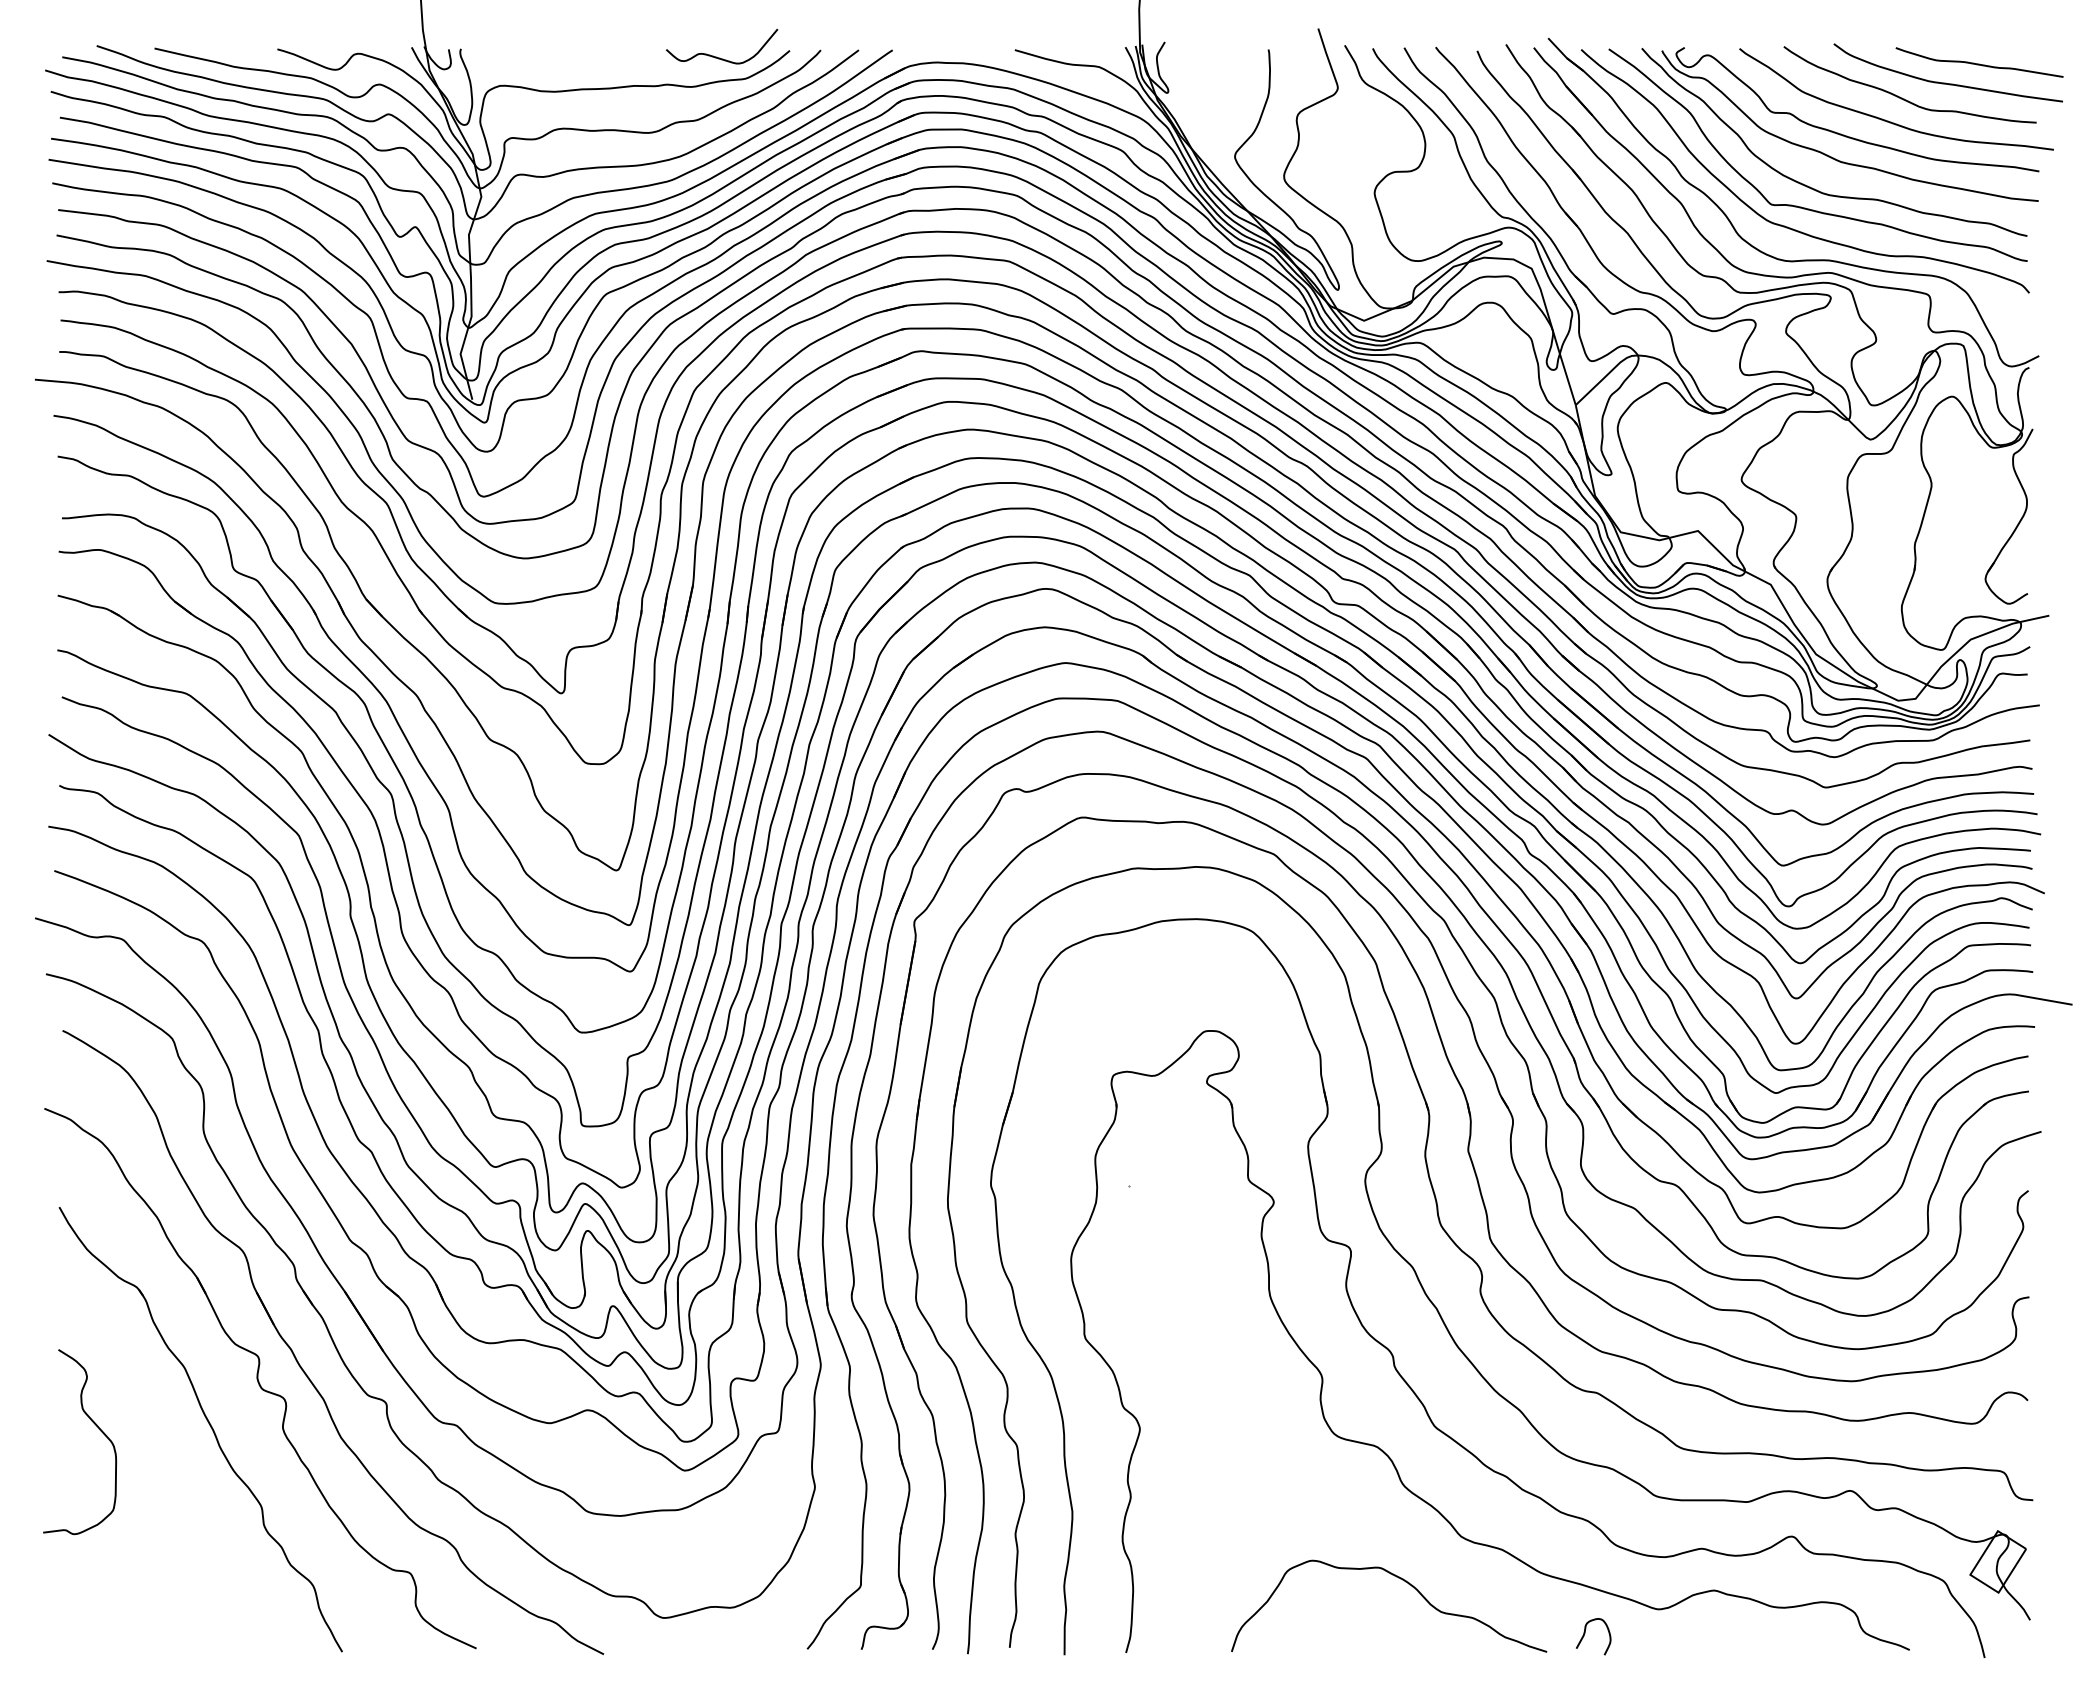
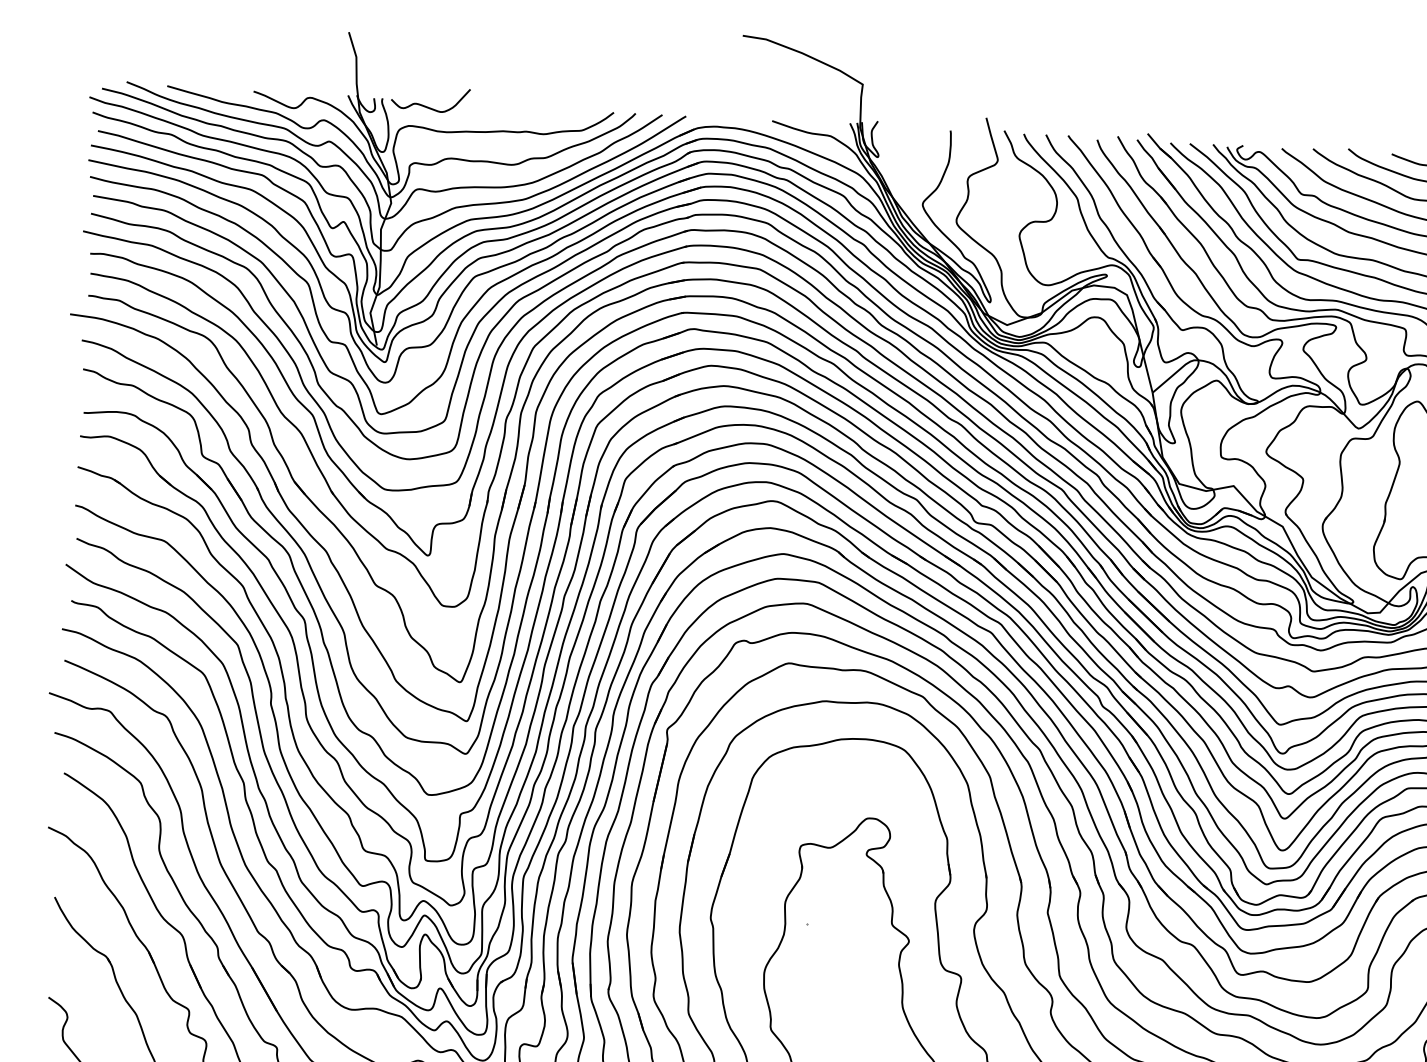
curve: (719, 57) -> (428, 107), moved

